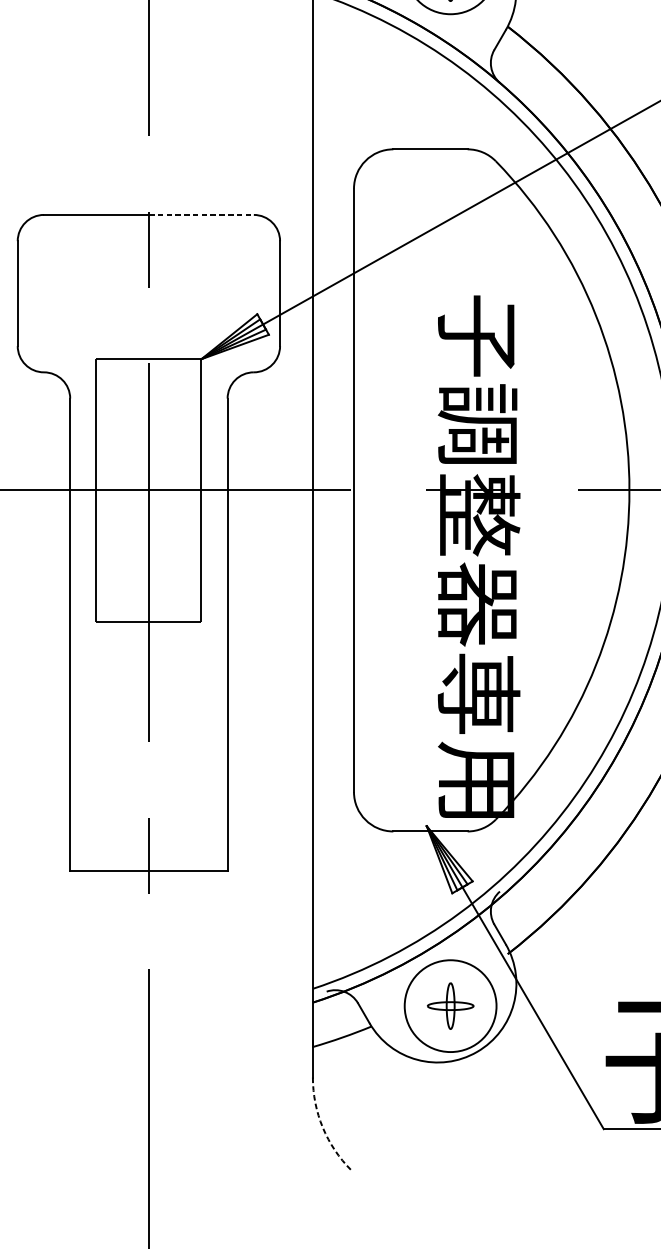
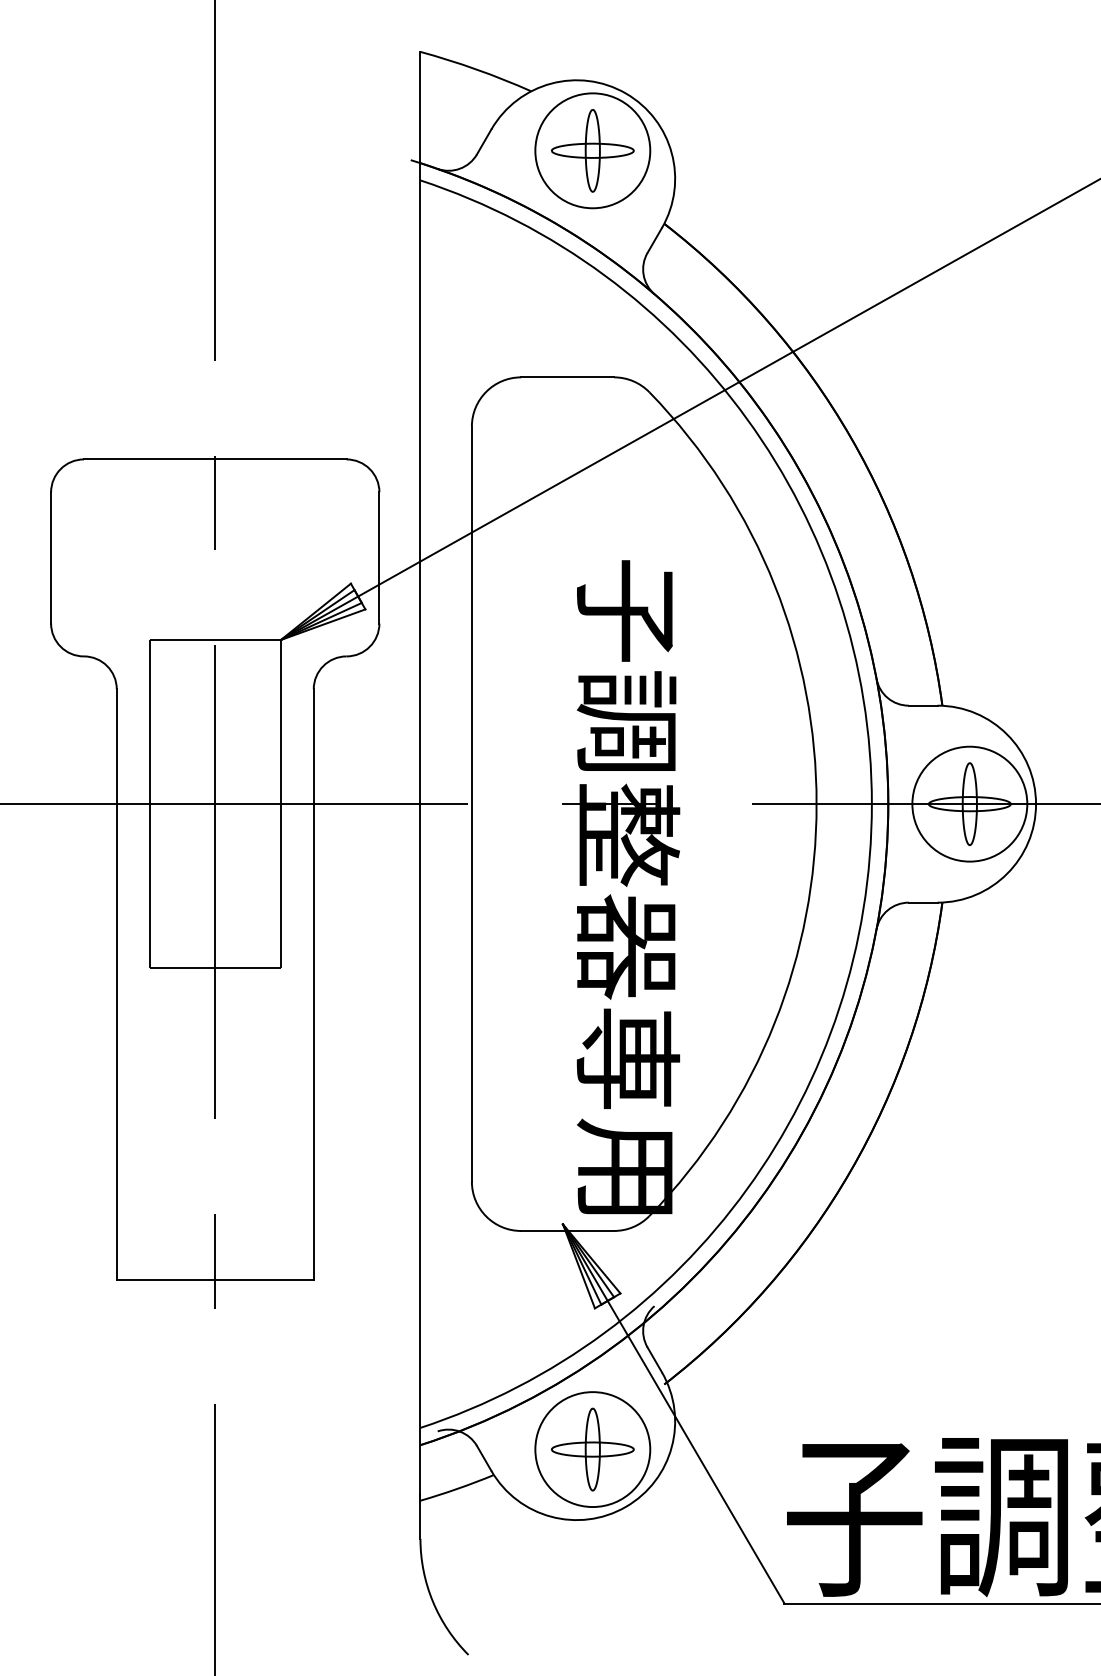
line: (201, 214) -> (280, 459), dashed -> solid
part: (450, 1006) -> (592, 1449), size x1.43
arc: (322, 1127) -> (432, 1601), dashed -> solid

